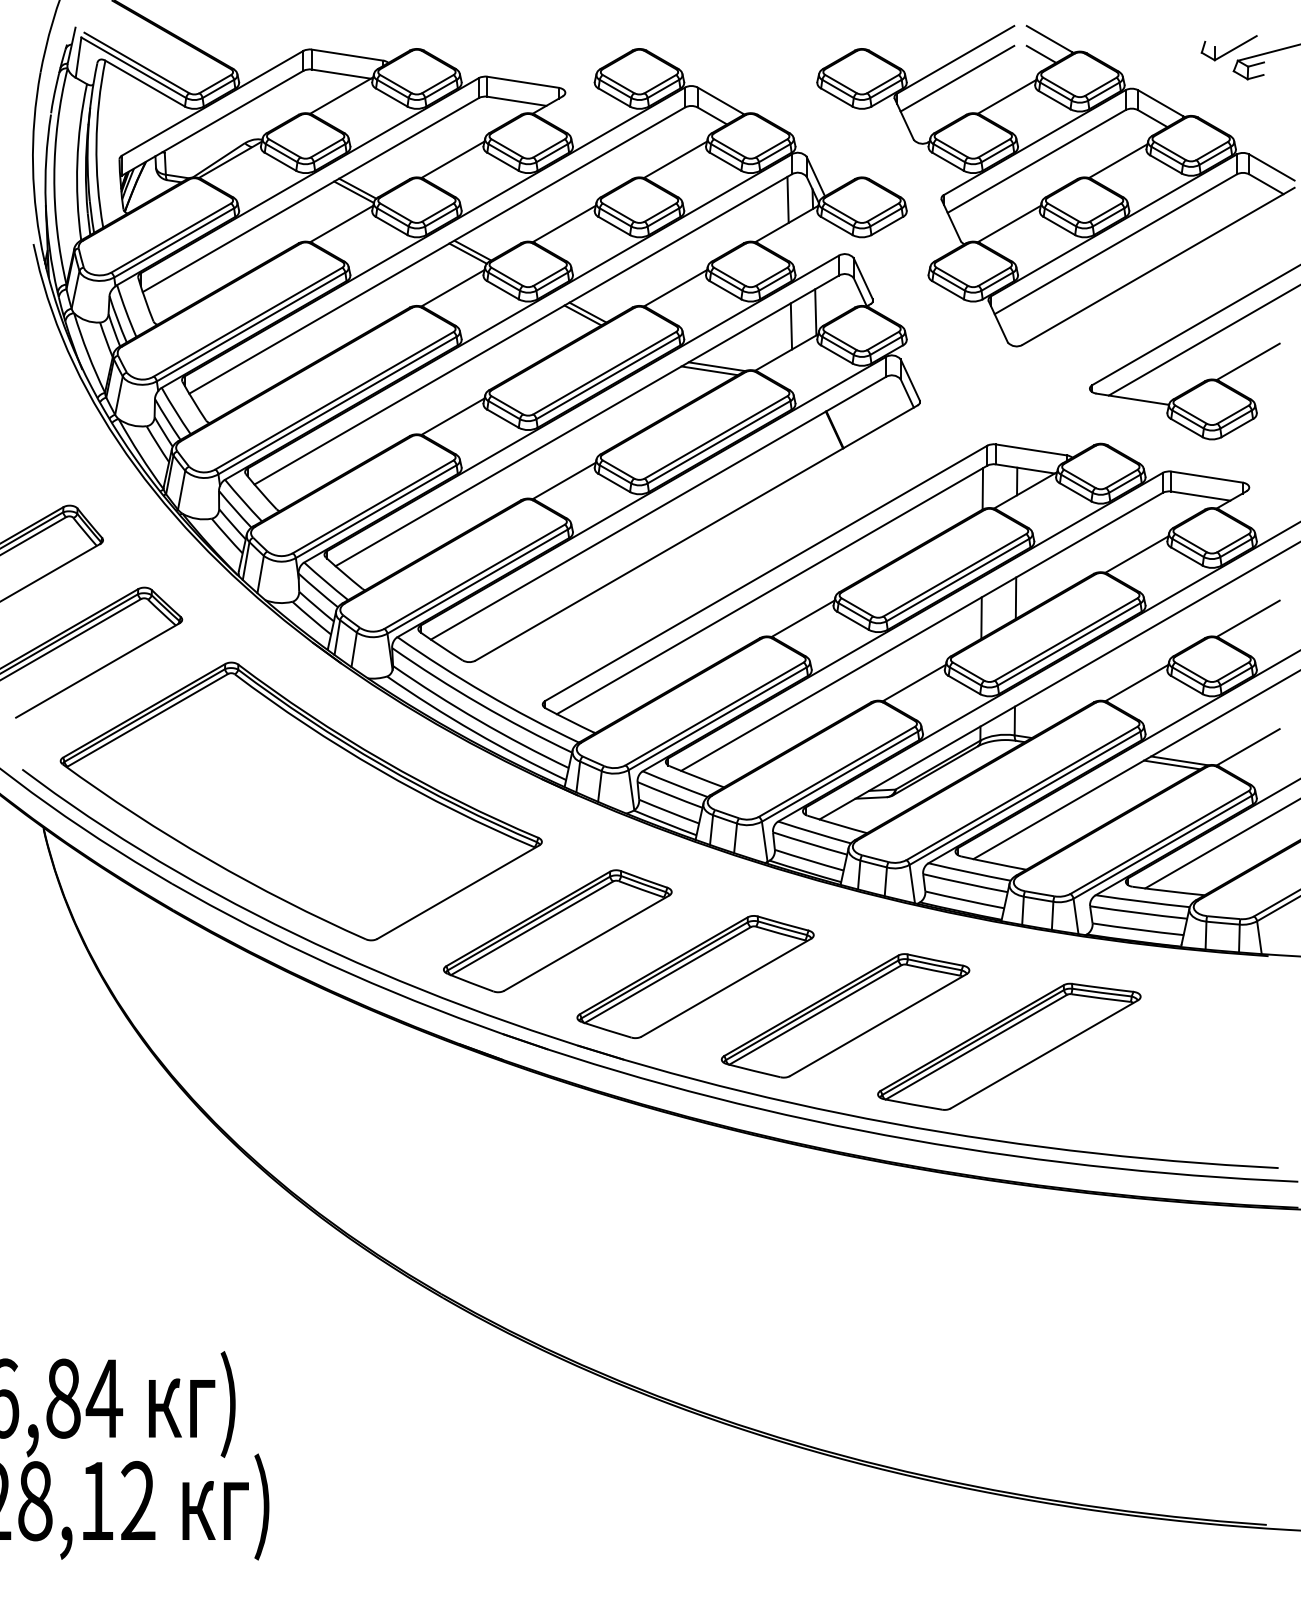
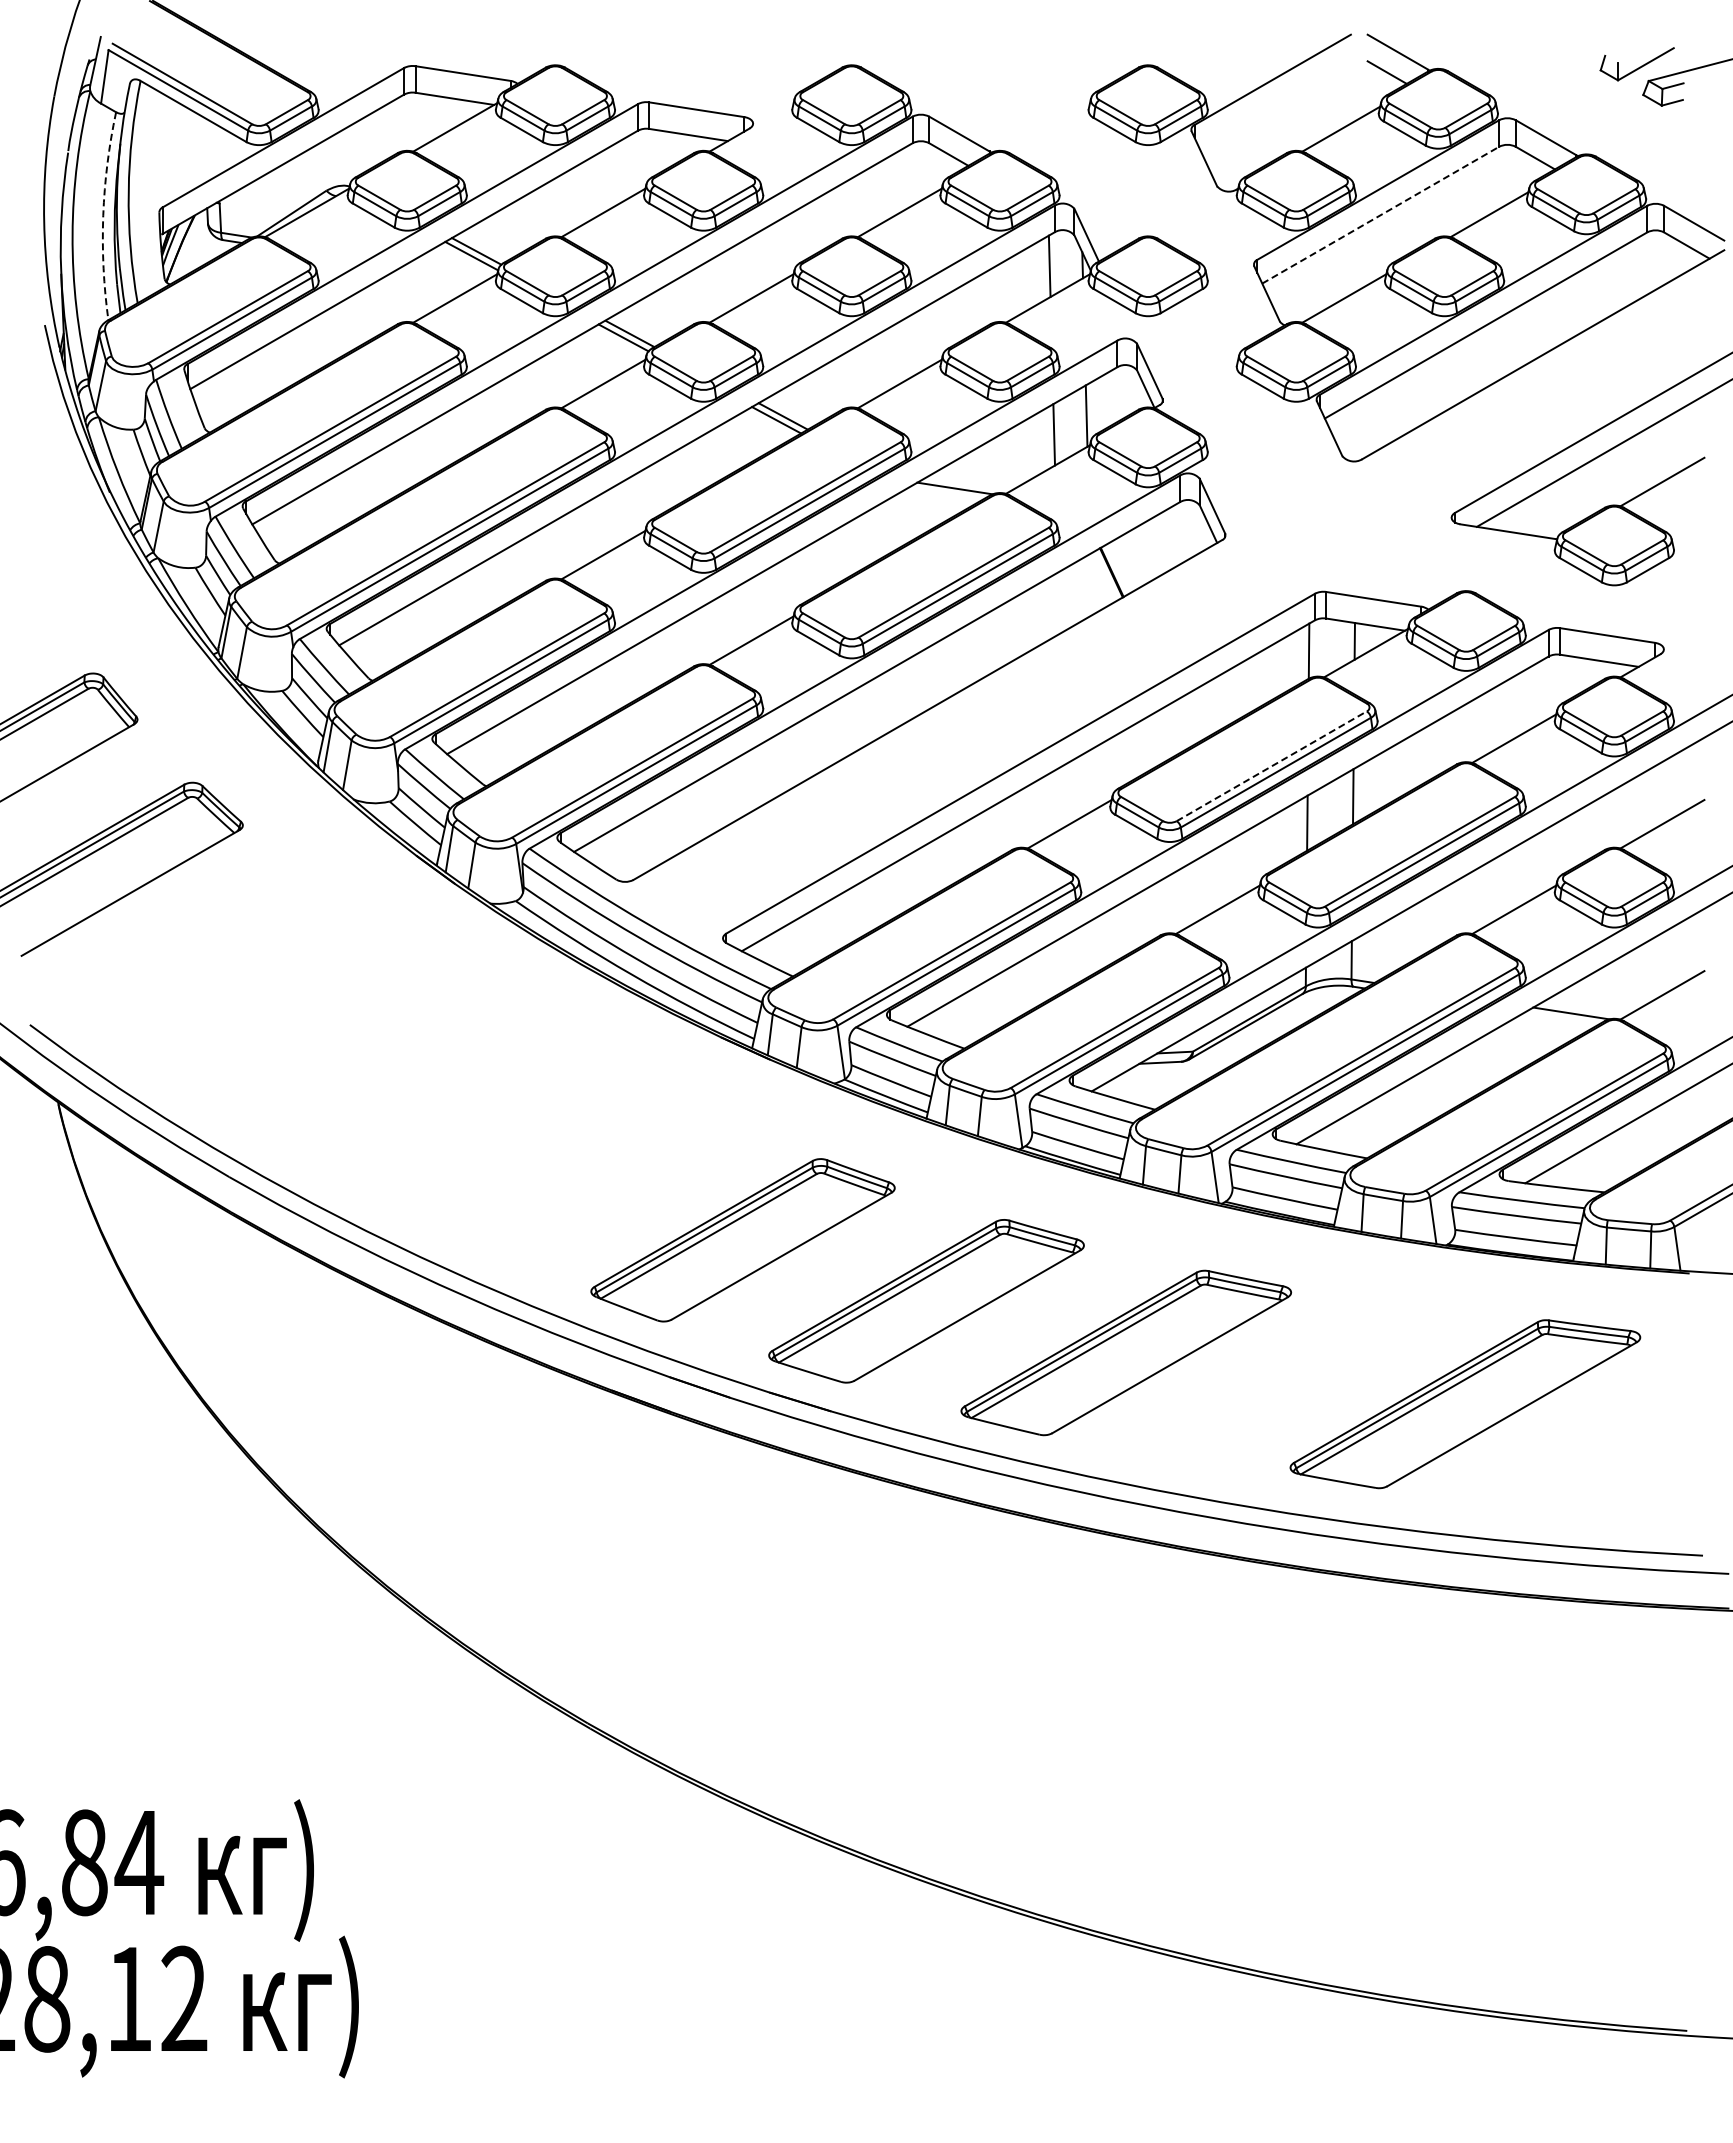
line: (956, 78) -> (1274, 104), removed
arc: (77, 161) -> (103, 215), solid -> dashed
line: (1036, 161) -> (1380, 215), solid -> dashed
line: (709, 370) -> (944, 493), removed
line: (954, 575) -> (1271, 766), solid -> dashed
line: (1171, 764) -> (1560, 1018), removed
part: (301, 801) -> (401, 1067), removed
part: (1009, 1047) -> (1465, 1404), moved

